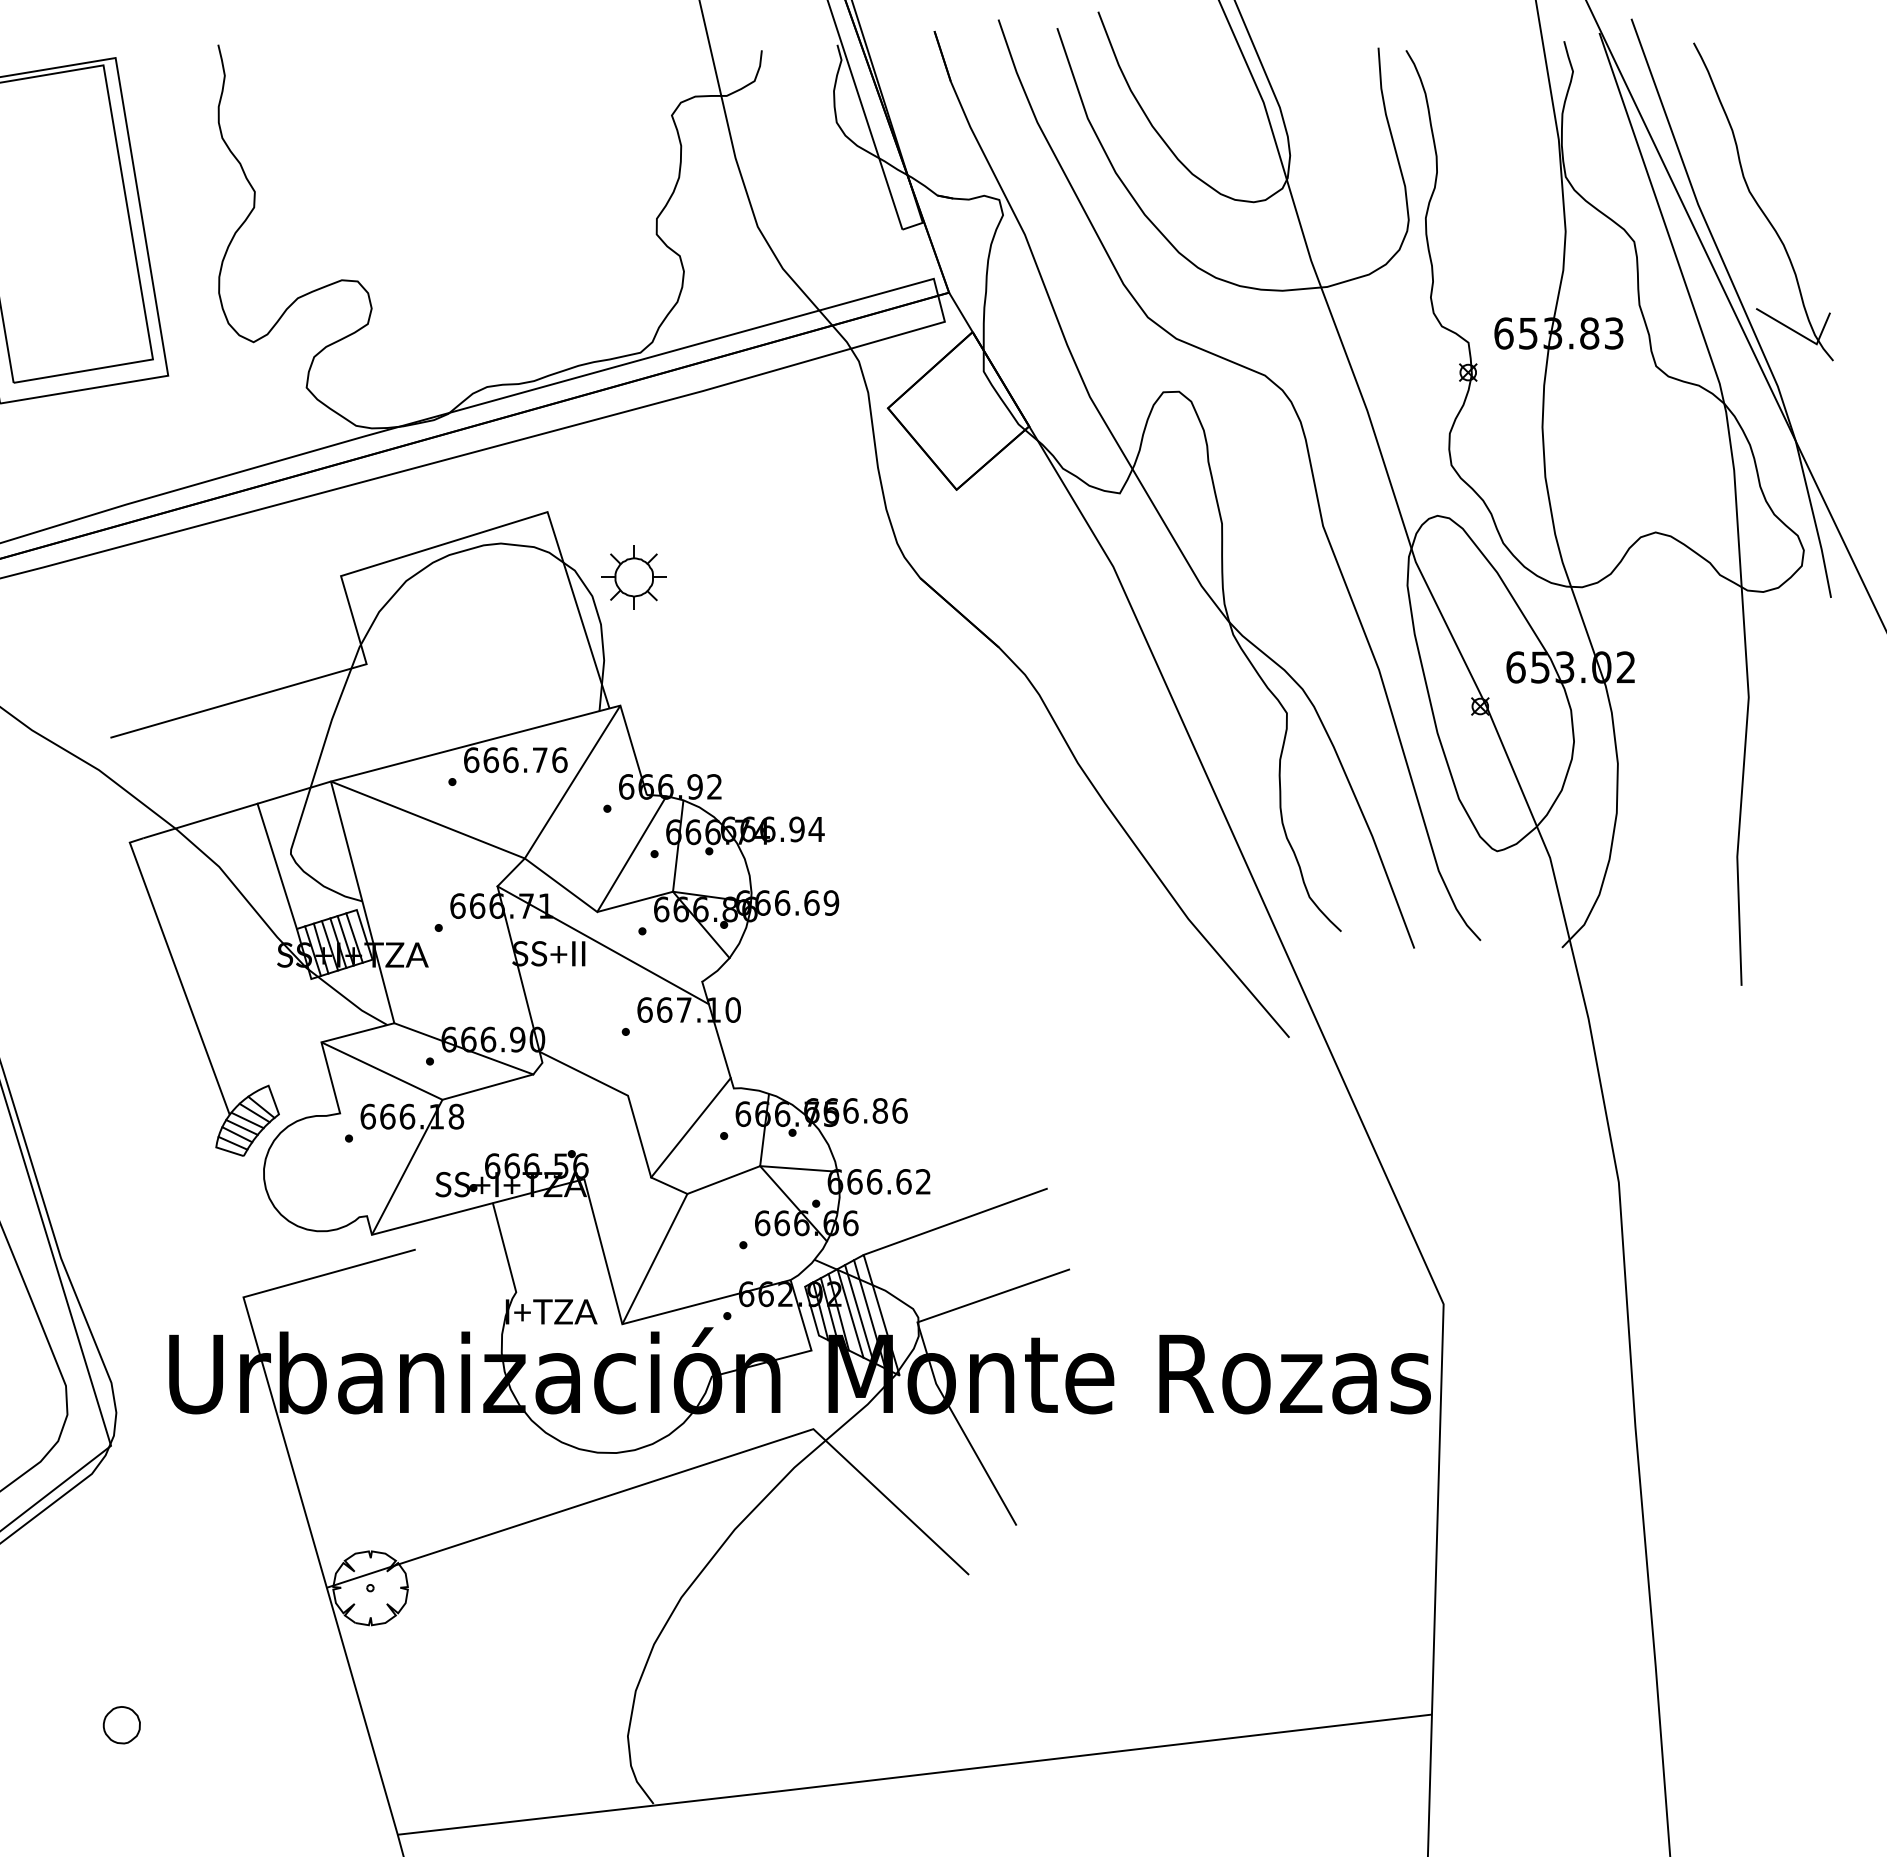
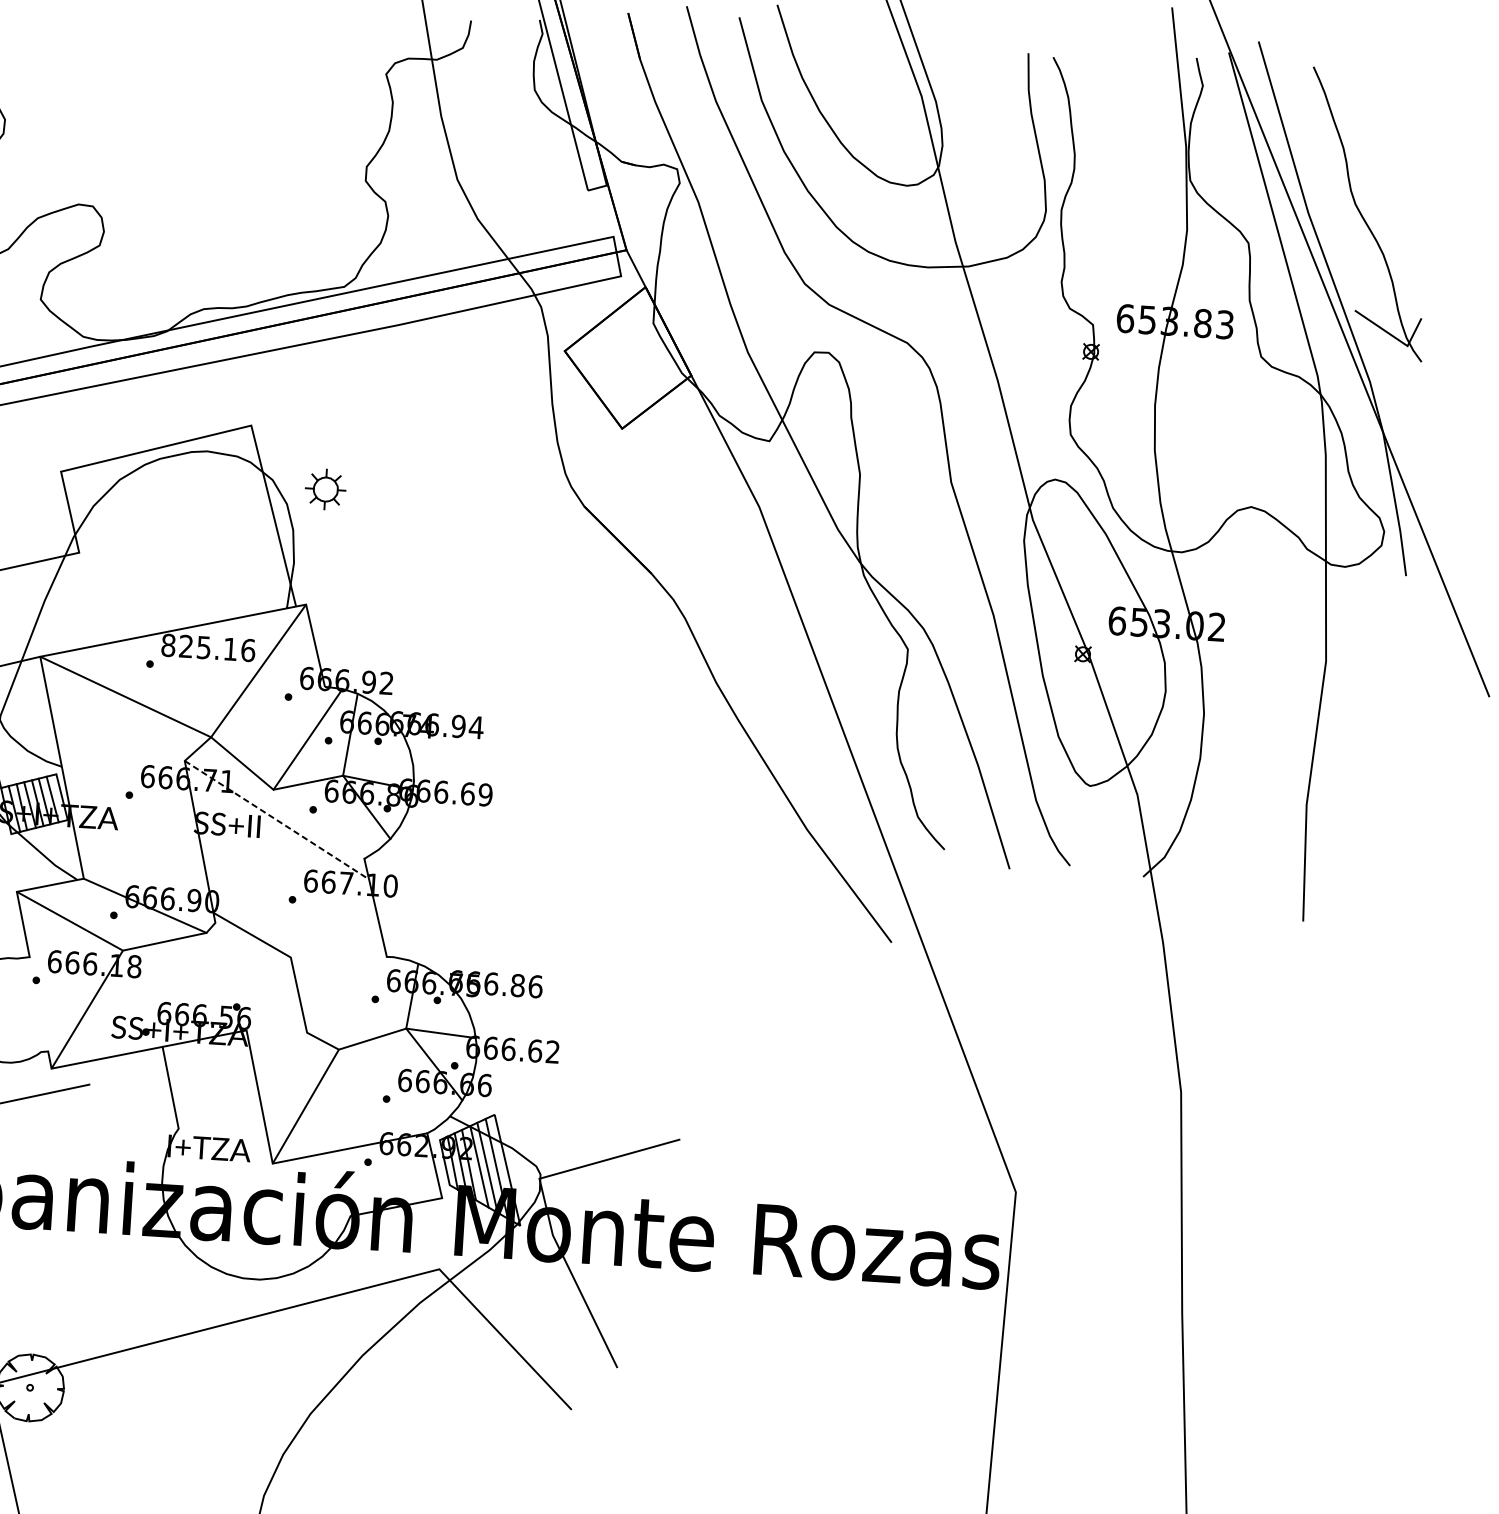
part: (633, 577) -> (325, 489), size x0.7
text: (505, 760) -> (199, 647), 666.76 -> 825.16
line: (603, 945) -> (277, 820), solid -> dashed
line: (690, 1127) -> (345, 989), removed
line: (954, 1221) -> (578, 1089), removed

